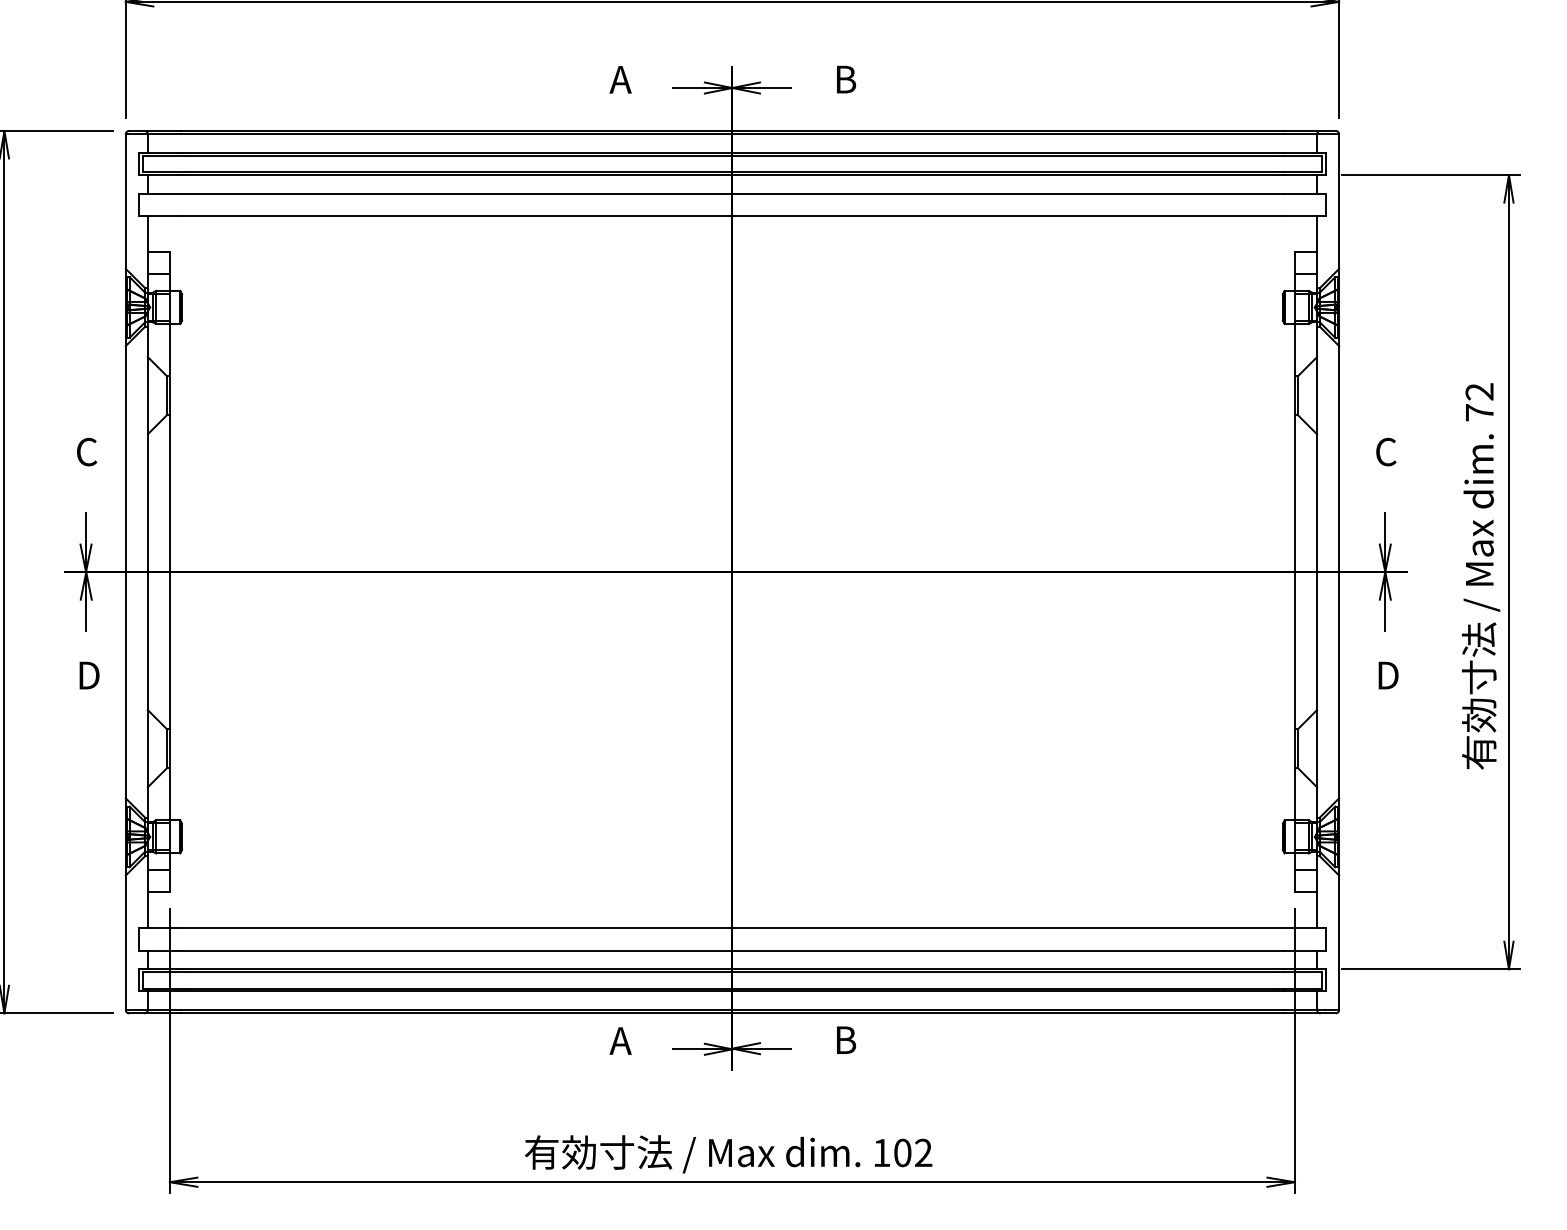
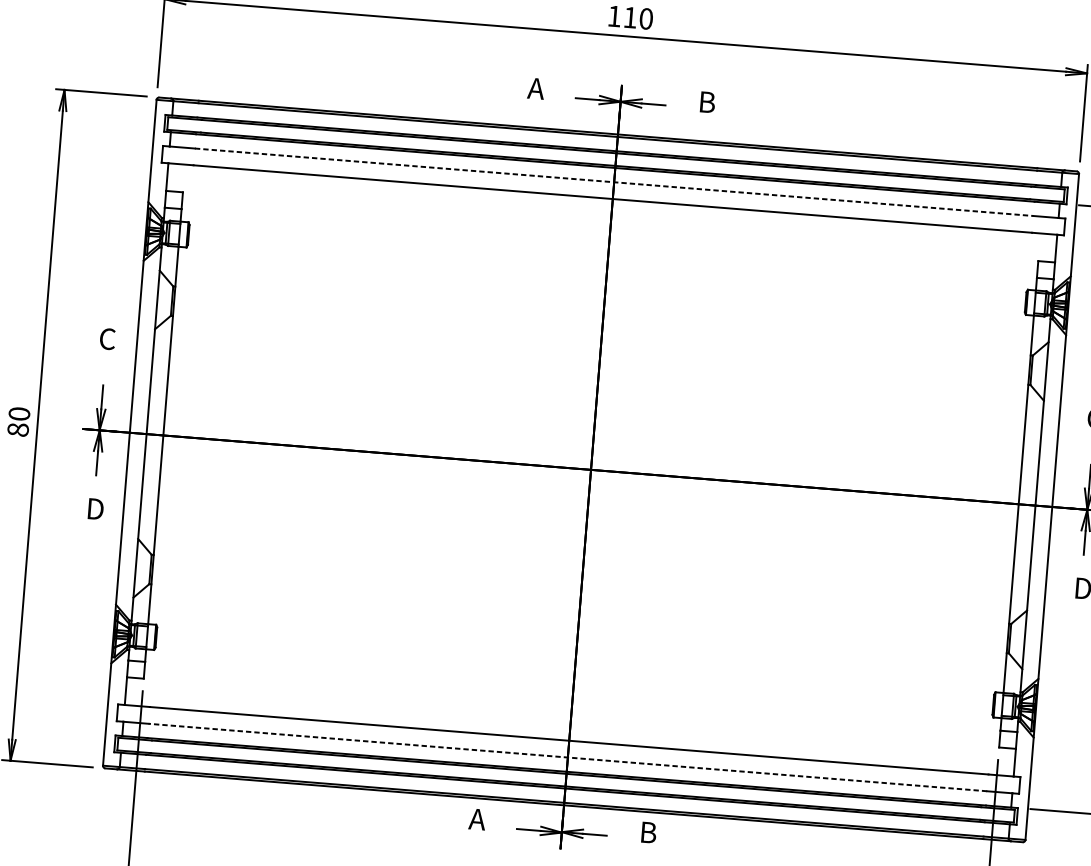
line: (732, 193) -> (614, 182), solid -> dashed
line: (732, 950) -> (567, 757), solid -> dashed

